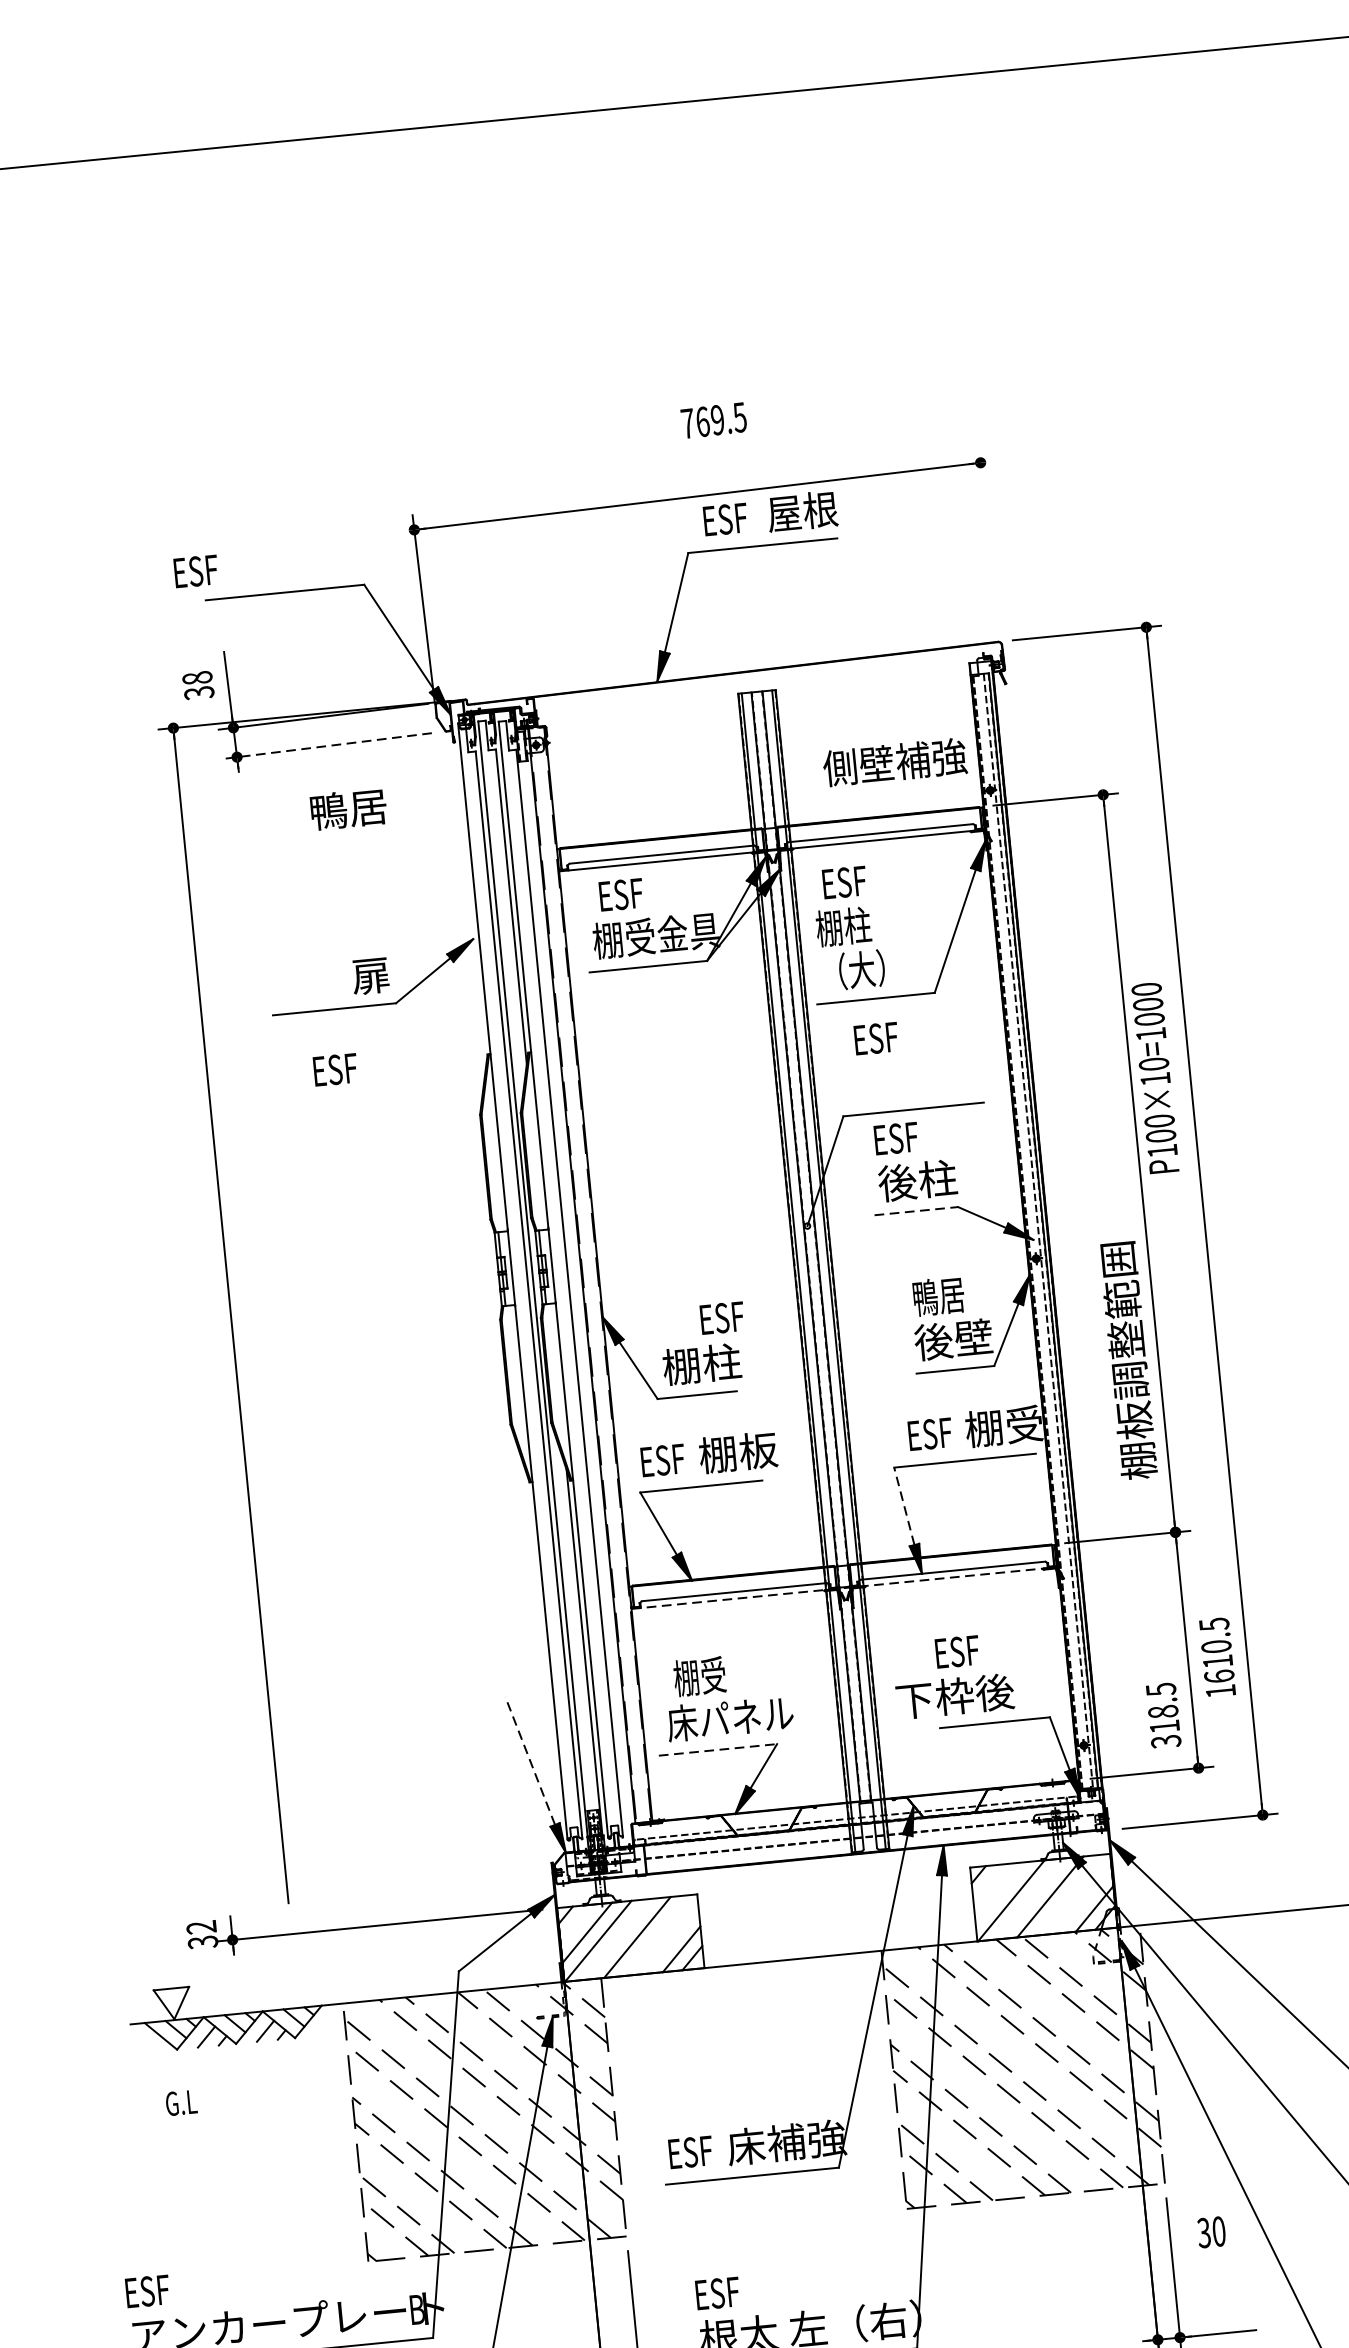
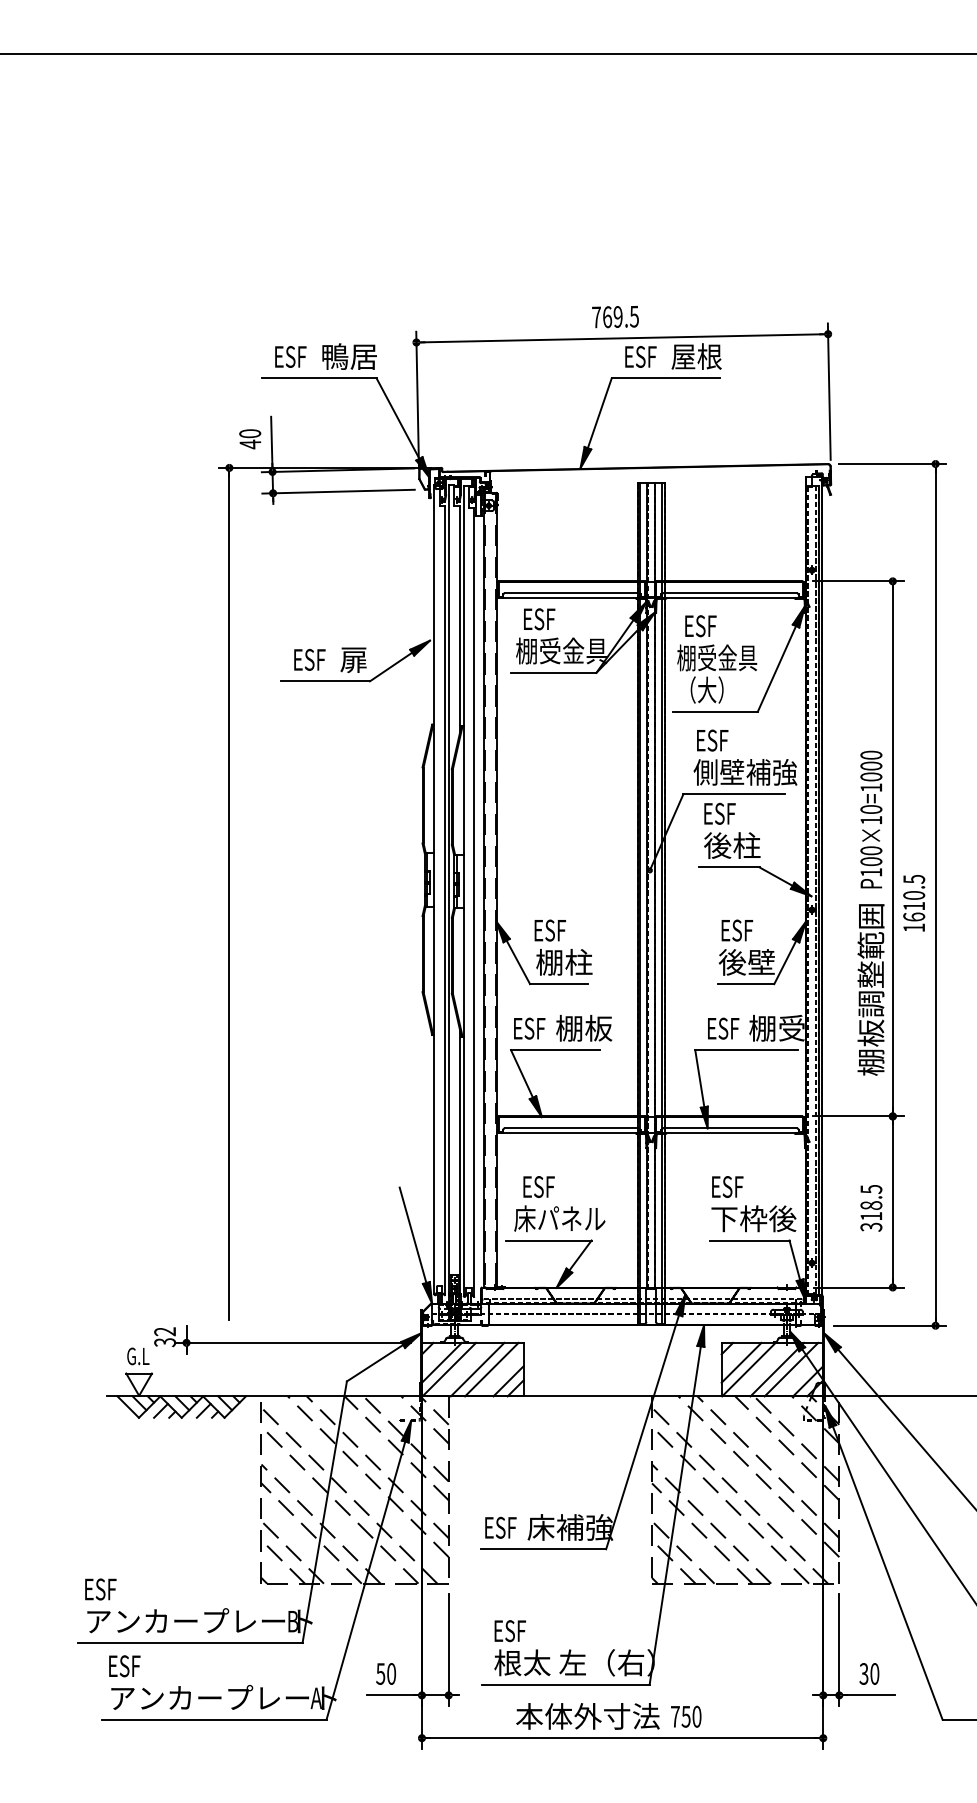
text: (714, 421) -> (615, 317), moved
line: (988, 541) -> (828, 391), added
text: (195, 570) -> (290, 356), moved
text: (198, 686) -> (250, 439), 38 -> 40
line: (326, 745) -> (338, 491), dashed -> solid
text: (895, 762) -> (745, 772), moved
text: (348, 809) -> (349, 356), moved
text: (885, 922) -> (727, 657), 棚柱 -> 棚受金具
text: (335, 1069) -> (309, 659), moved
text: (1155, 1077) -> (871, 819), moved
line: (916, 1211) -> (729, 867), dashed -> solid
text: (939, 1296) -> (739, 930), 鴨居 -> ESF
text: (722, 1317) -> (550, 930), moved
line: (903, 1506) -> (699, 1078), dashed -> solid
line: (845, 1588) -> (651, 1133), dashed -> solid
text: (1217, 1657) -> (914, 903), moved
text: (699, 1676) -> (540, 1186), 棚受 -> ESF
text: (954, 1696) -> (753, 1218), moved
text: (1163, 1715) -> (871, 1208), moved
line: (717, 1749) -> (548, 1240), dashed -> solid
line: (530, 1761) -> (413, 1235), dashed -> solid
line: (1000, 1891) -> (741, 1362), added
line: (1070, 1894) -> (791, 1369), added
line: (656, 1935) -> (491, 1369), added
text: (181, 2103) -> (138, 1356), moved
text: (1211, 2231) -> (869, 1673), moved

